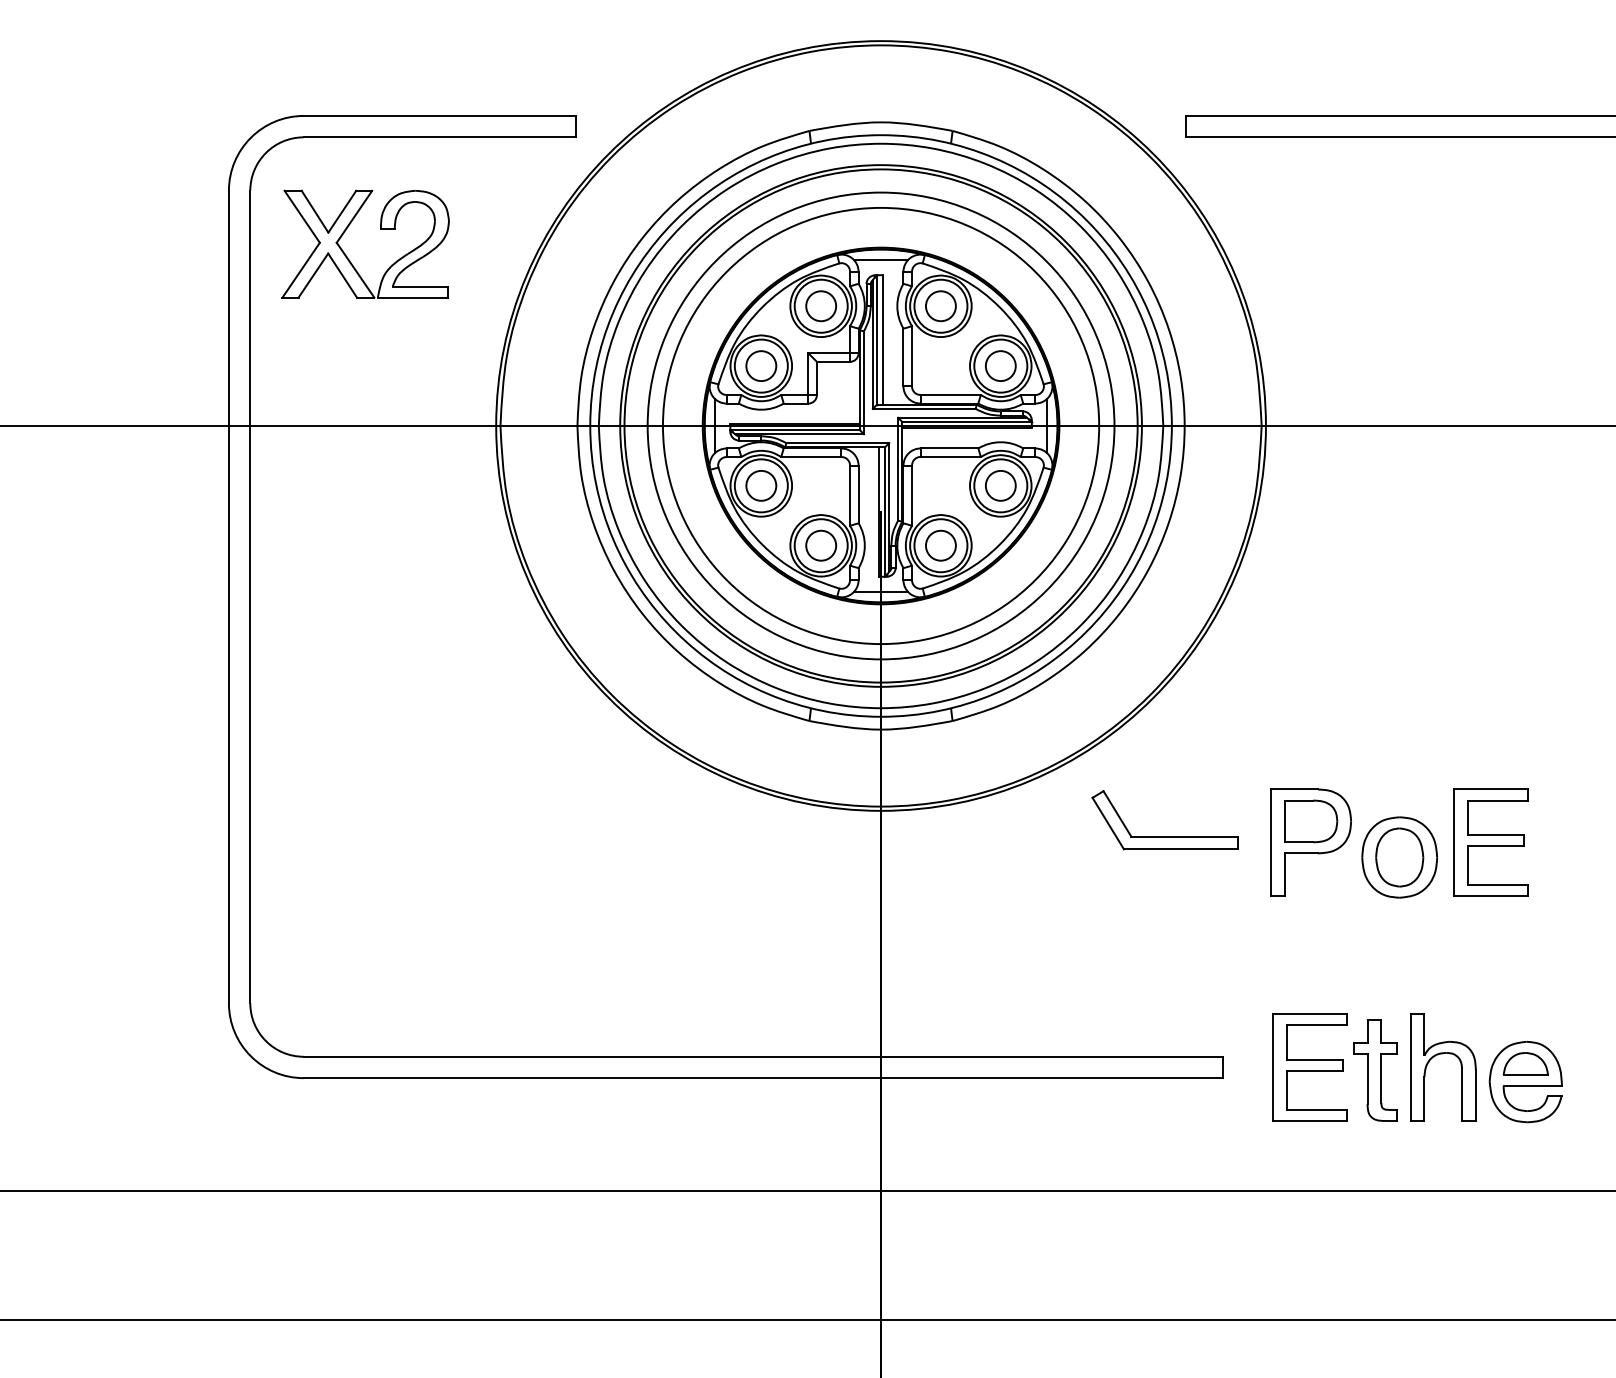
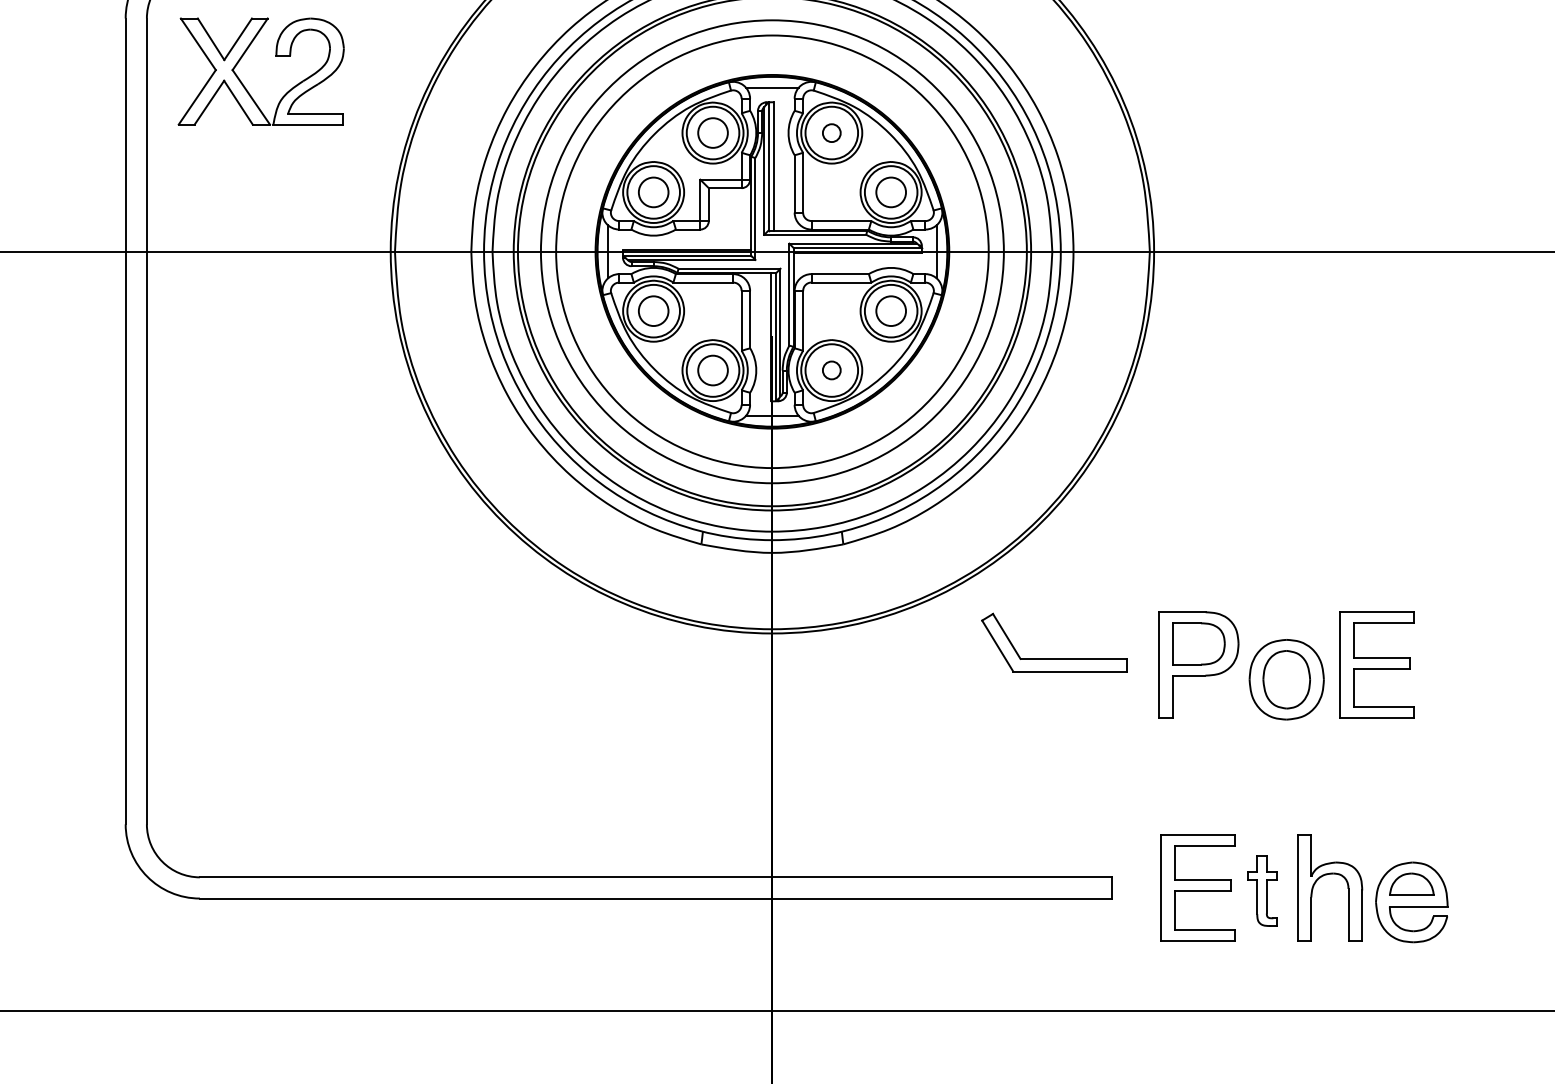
circle: (940, 306) -> (831, 133), size x0.6
circle: (940, 545) -> (831, 370), size x0.6
part: (1375, 1070) -> (1262, 890), size x0.7

